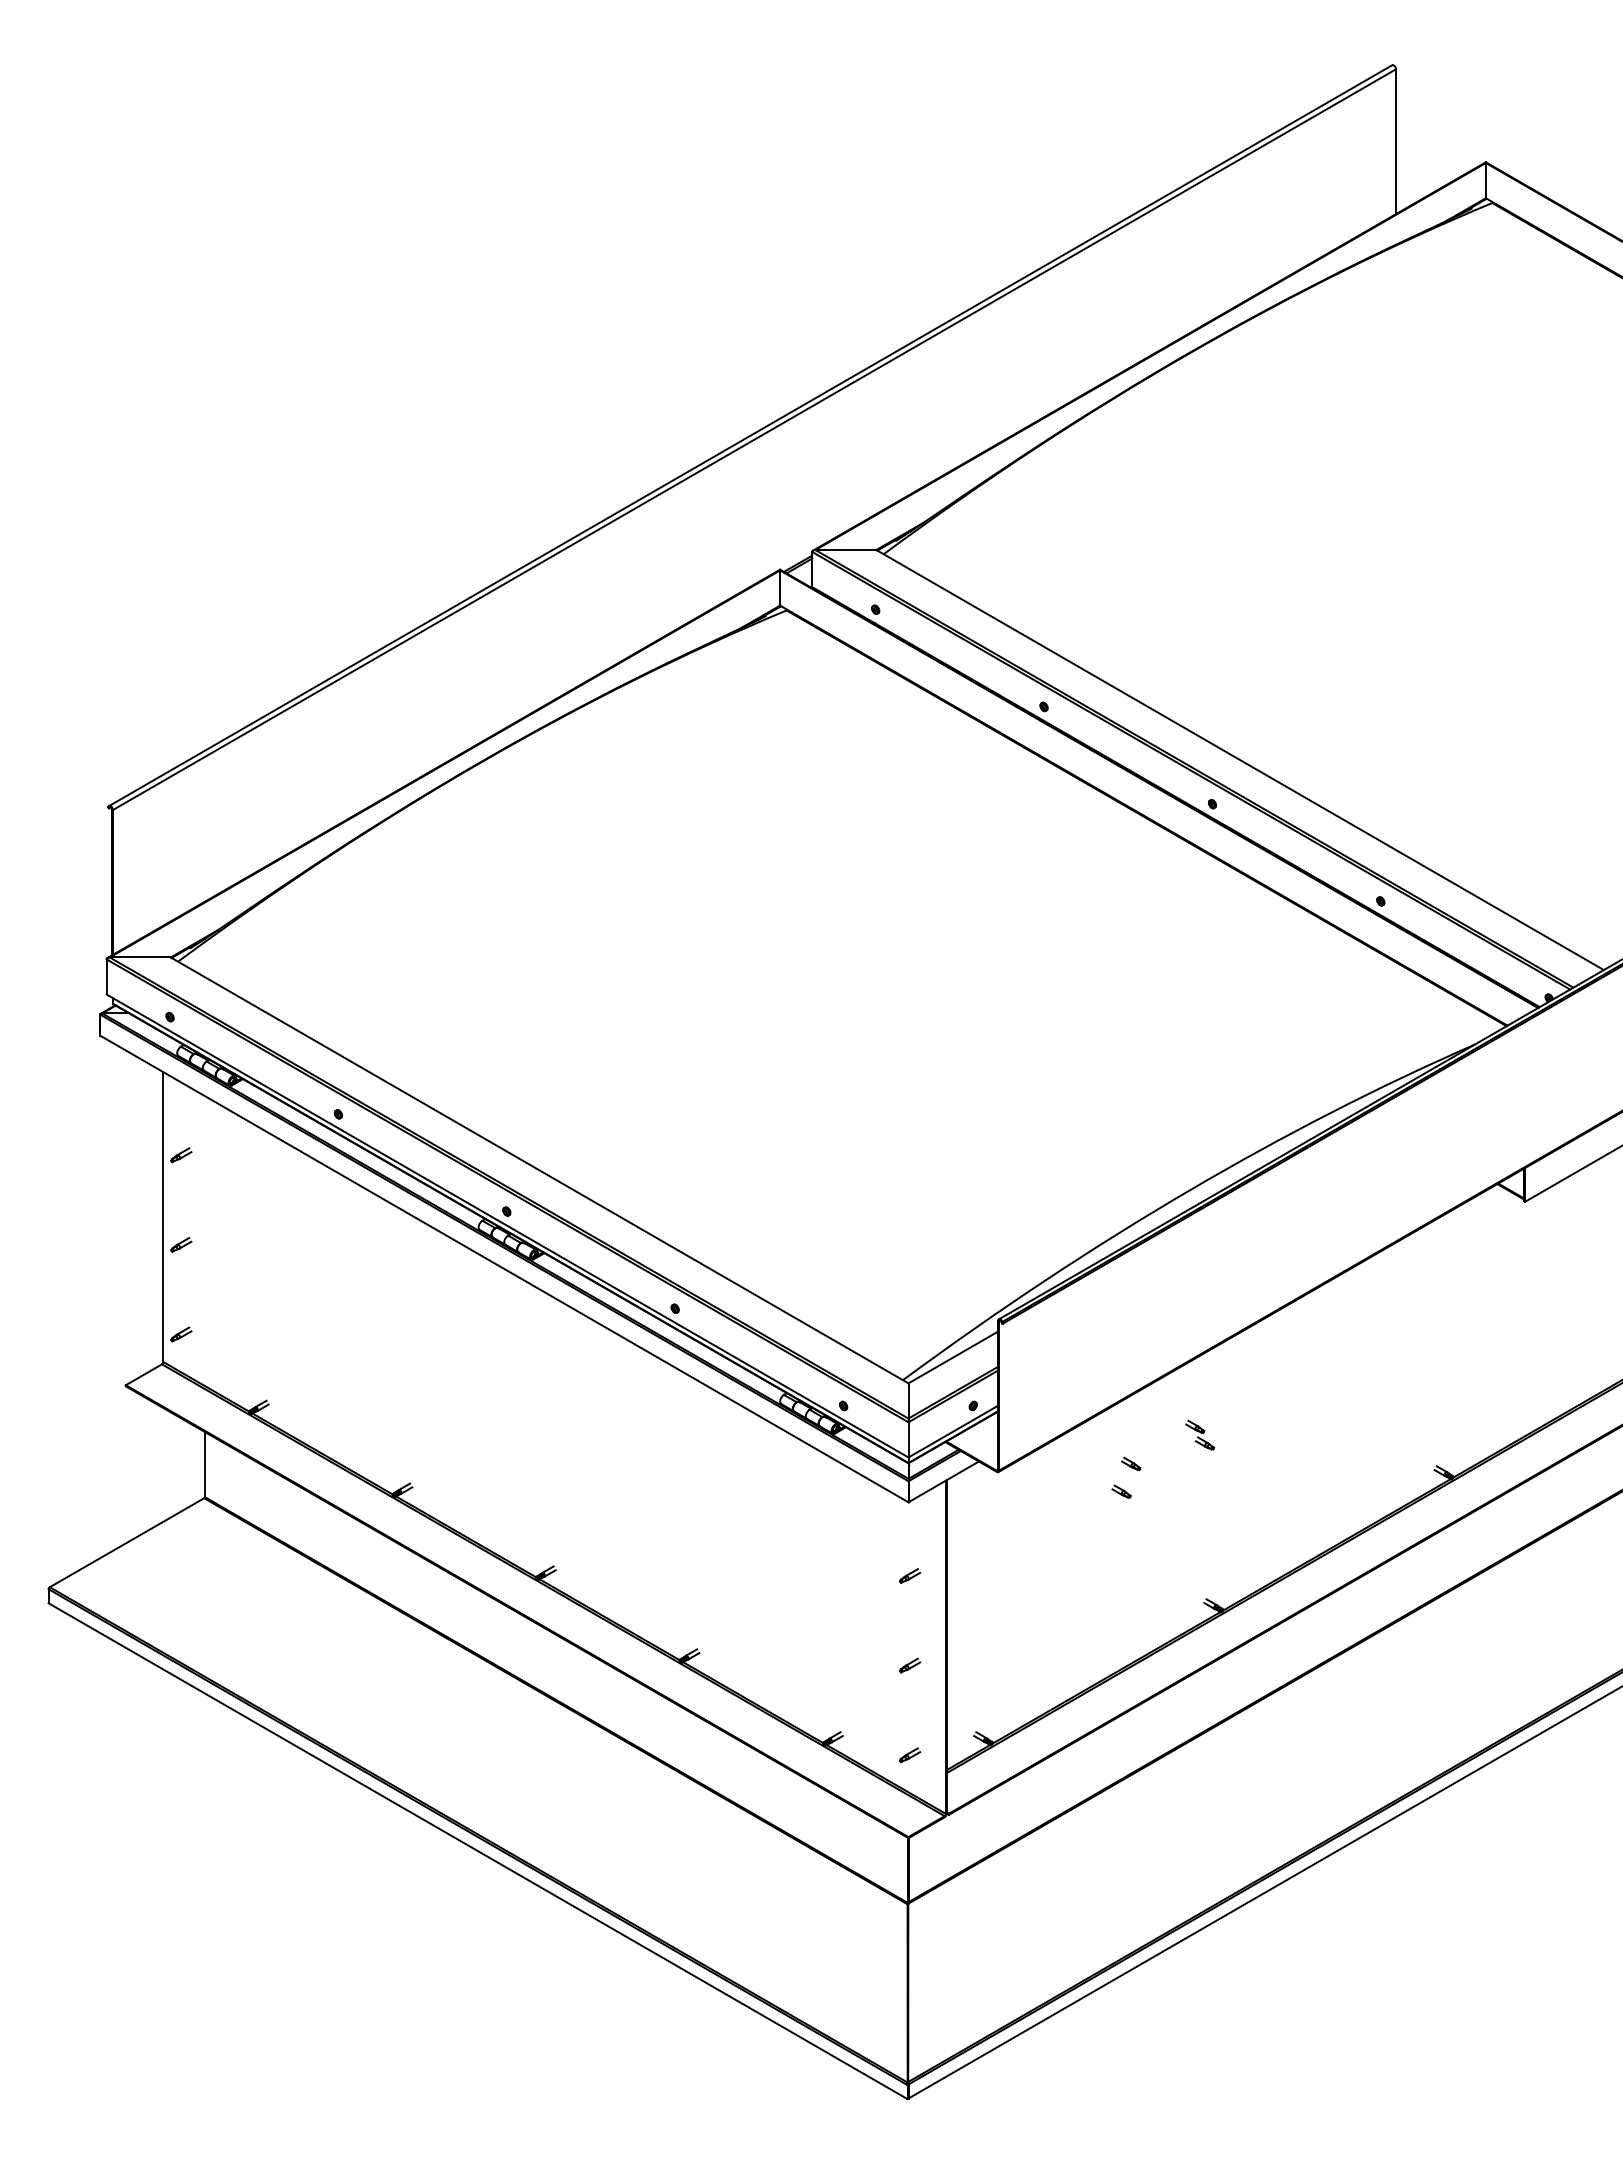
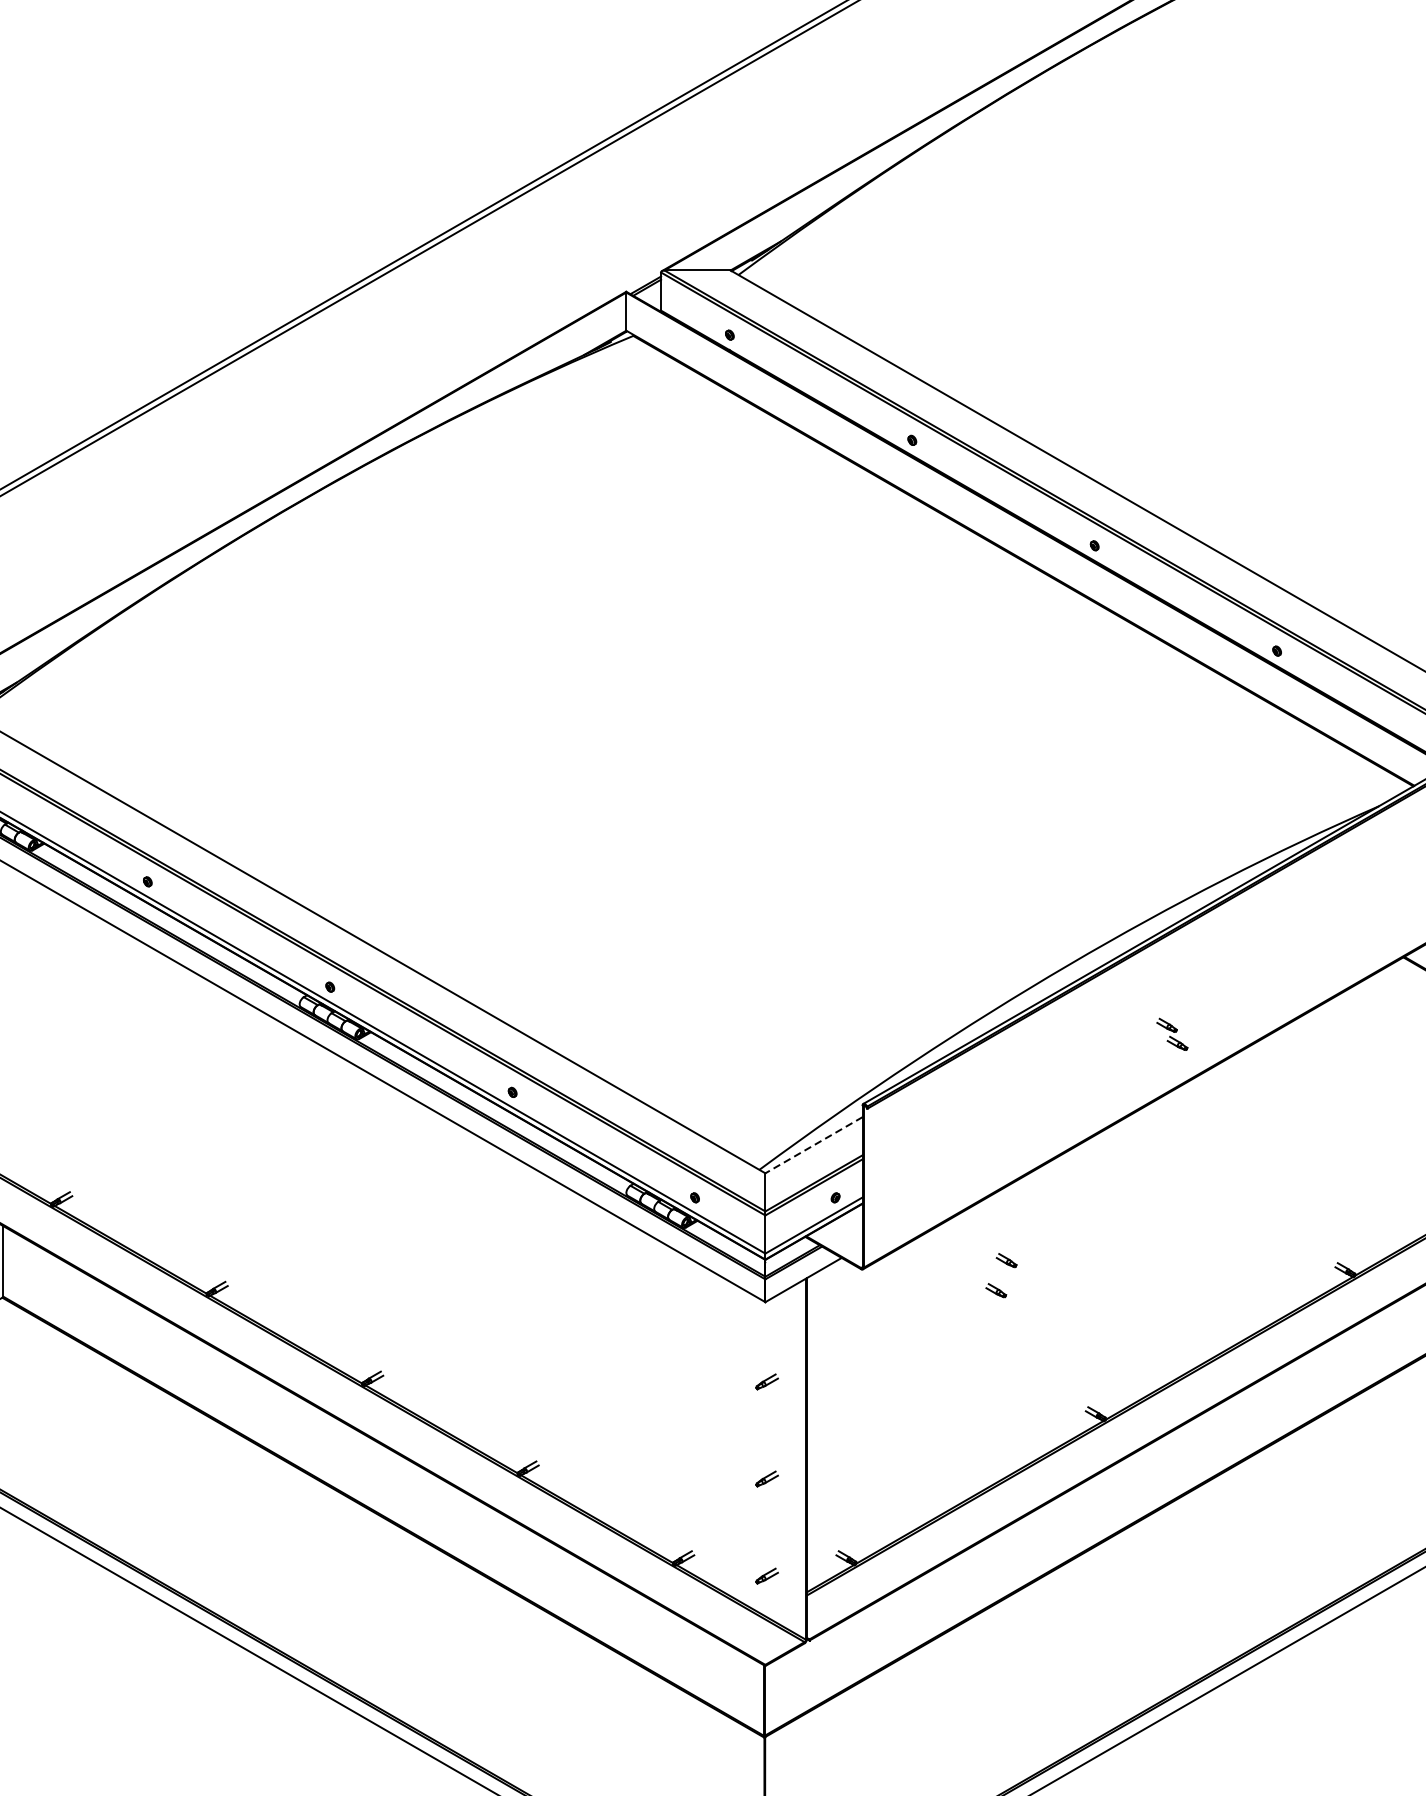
line: (953, 1357) -> (814, 1145), solid -> dashed
part: (1200, 1434) -> (1172, 1033), moved

